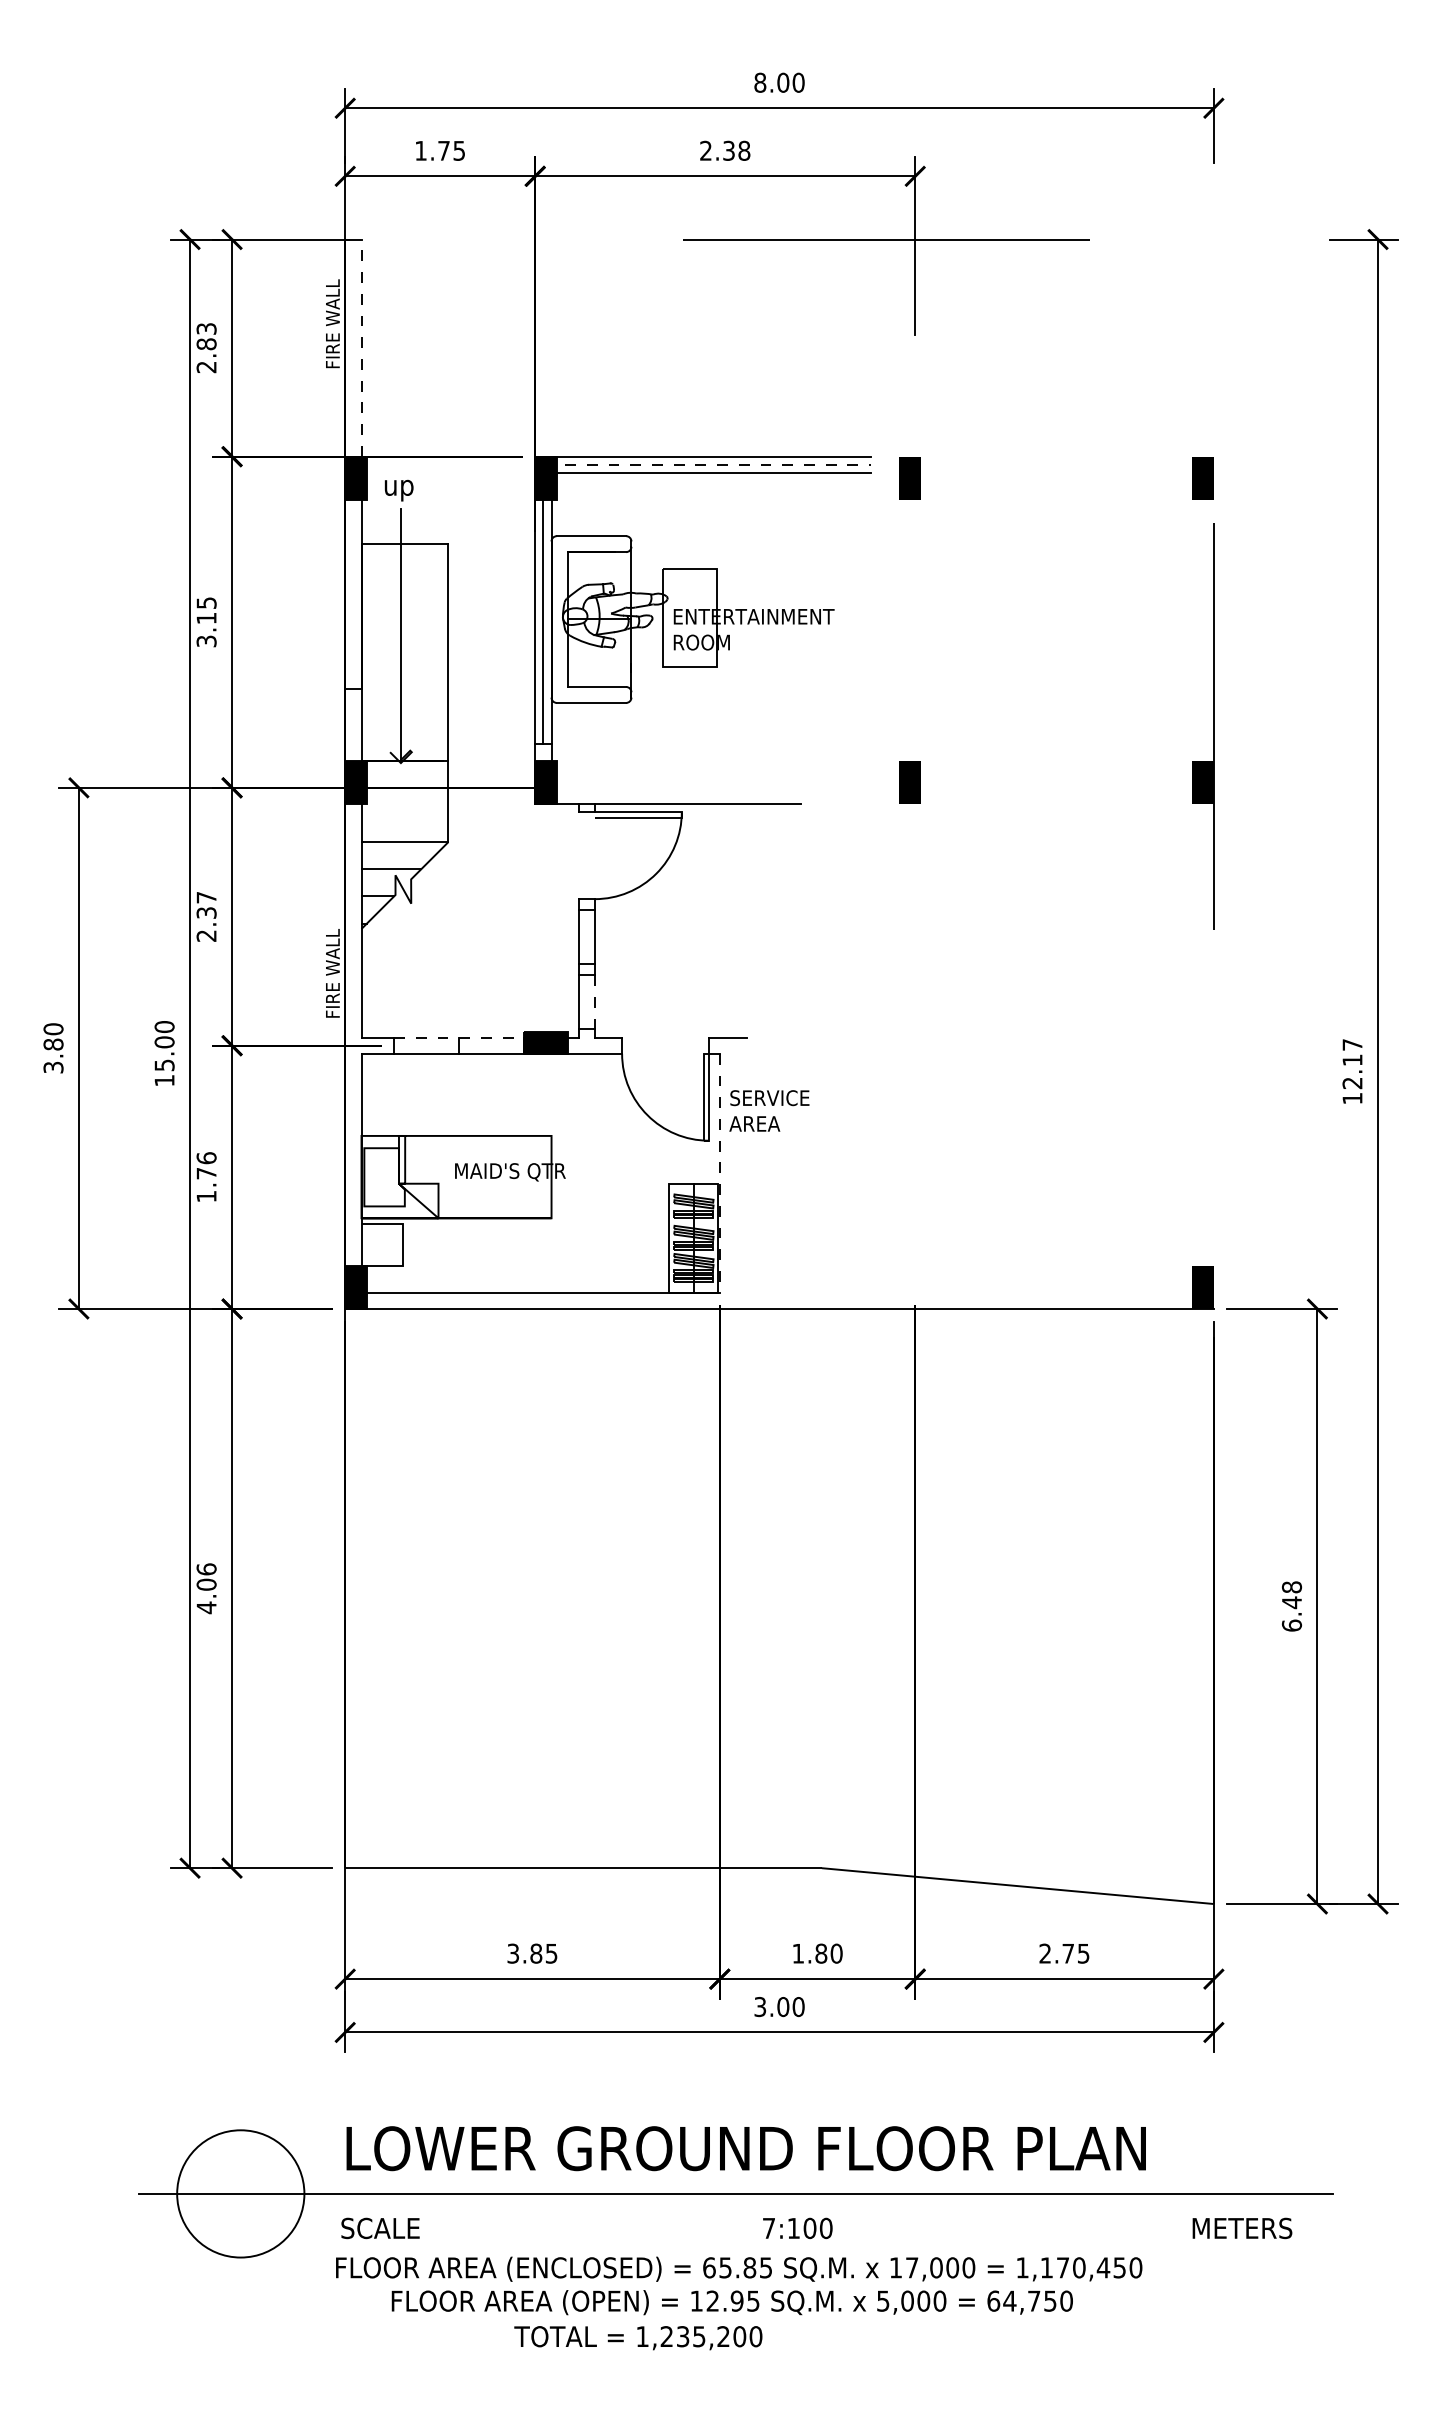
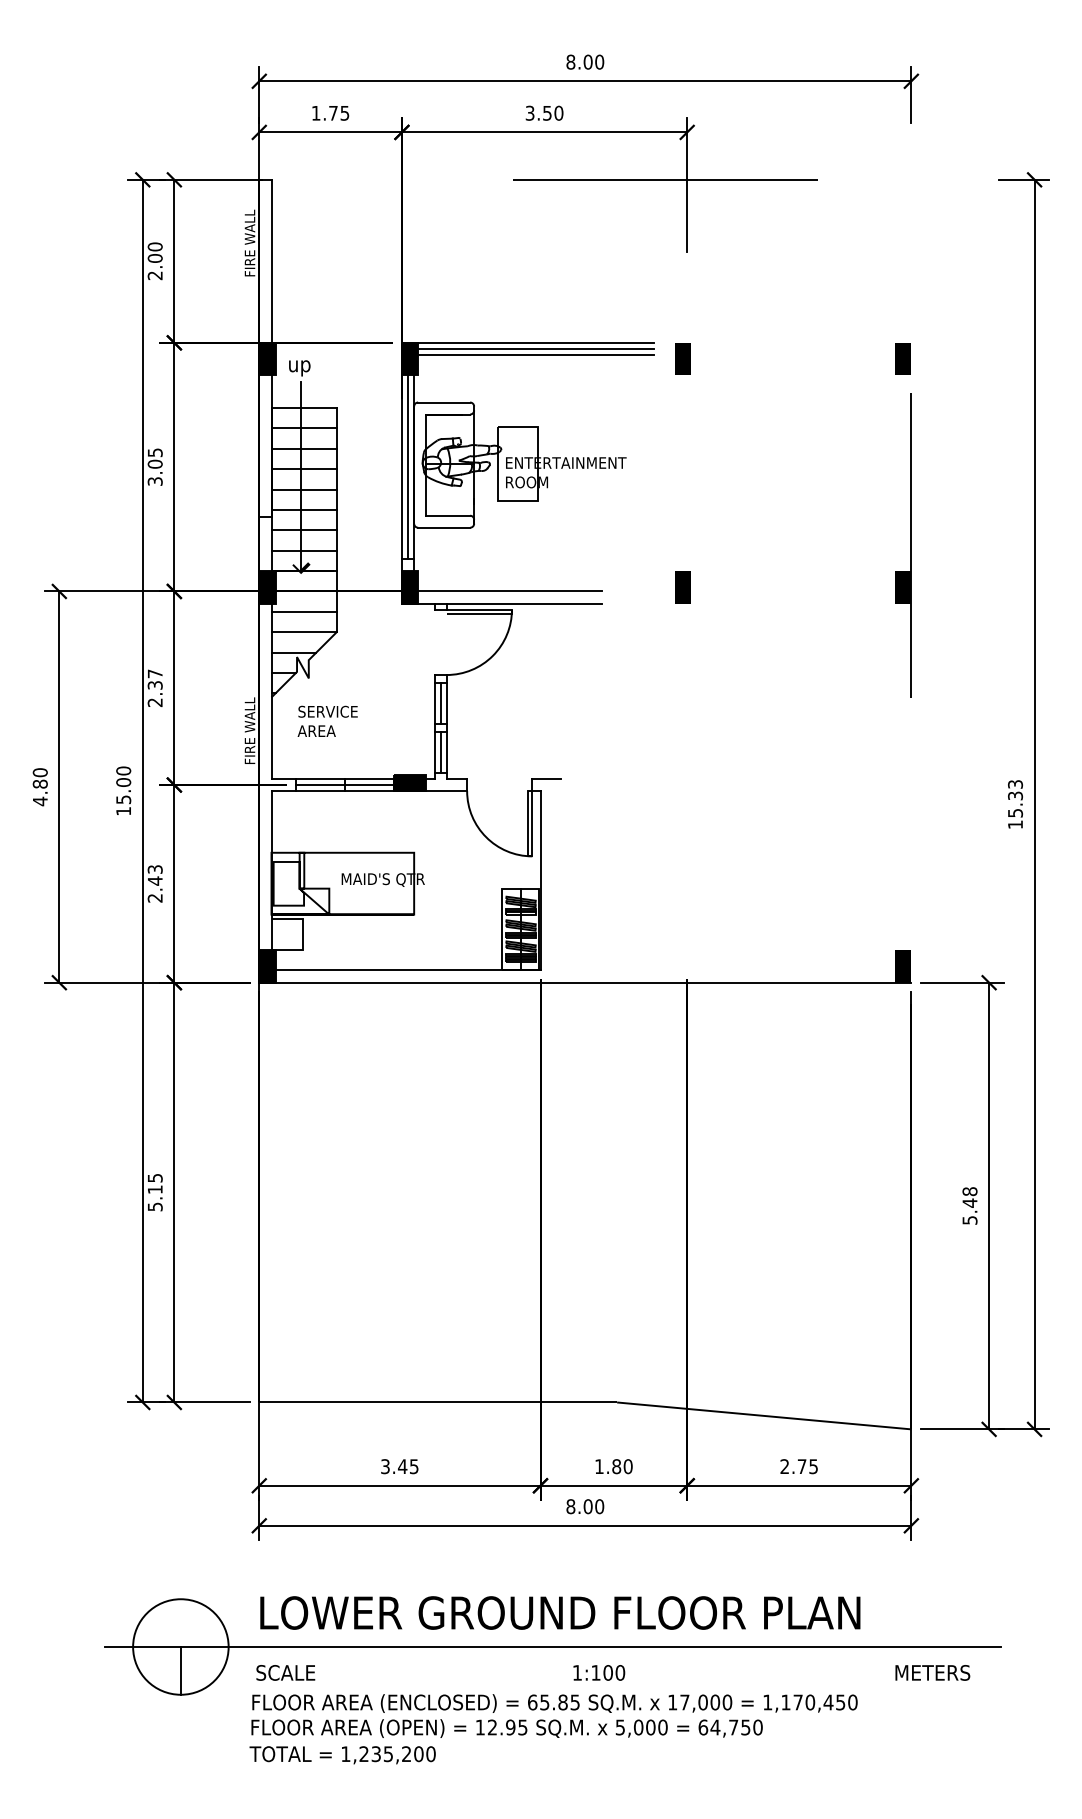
text: (725, 150) -> (544, 113), 2.38 -> 3.50
text: (206, 336) -> (155, 252), 2.83 -> 2.00
line: (361, 348) -> (271, 261), dashed -> solid
line: (707, 464) -> (531, 348), dashed -> solid
line: (404, 570) -> (303, 428), added
line: (404, 597) -> (303, 448), added
text: (206, 618) -> (155, 464), 3.15 -> 3.05
line: (404, 624) -> (303, 468), added
line: (404, 652) -> (303, 489), added
line: (404, 679) -> (303, 510), added
line: (404, 706) -> (303, 530), added
line: (404, 733) -> (303, 550), added
line: (678, 787) -> (509, 591), added
line: (404, 815) -> (303, 612), added
line: (586, 937) -> (440, 703), added
line: (586, 1002) -> (440, 752), added
line: (594, 1002) -> (446, 752), dashed -> solid
line: (459, 1037) -> (345, 778), dashed -> solid
line: (459, 1045) -> (345, 784), added
text: (1352, 1064) -> (1015, 799), 12.17 -> 15.33
text: (53, 1067) -> (40, 801), 3.80 -> 4.80
text: (769, 1110) -> (327, 721), moved
line: (719, 1173) -> (540, 880), dashed -> solid
text: (206, 1177) -> (155, 883), 1.76 -> 2.43
text: (206, 1588) -> (155, 1192), 4.06 -> 5.15
text: (1291, 1625) -> (969, 1220), 6.48 -> 5.48
text: (535, 1953) -> (402, 1466), 3.85 -> 3.45
text: (760, 2007) -> (571, 1507), 3.00 -> 8.00
line: (240, 2225) -> (180, 1670), added
text: (768, 2228) -> (577, 1672), 7:100 -> 1:100
text: (731, 2302) -> (506, 1728), moved
text: (638, 2338) -> (342, 1755), moved

